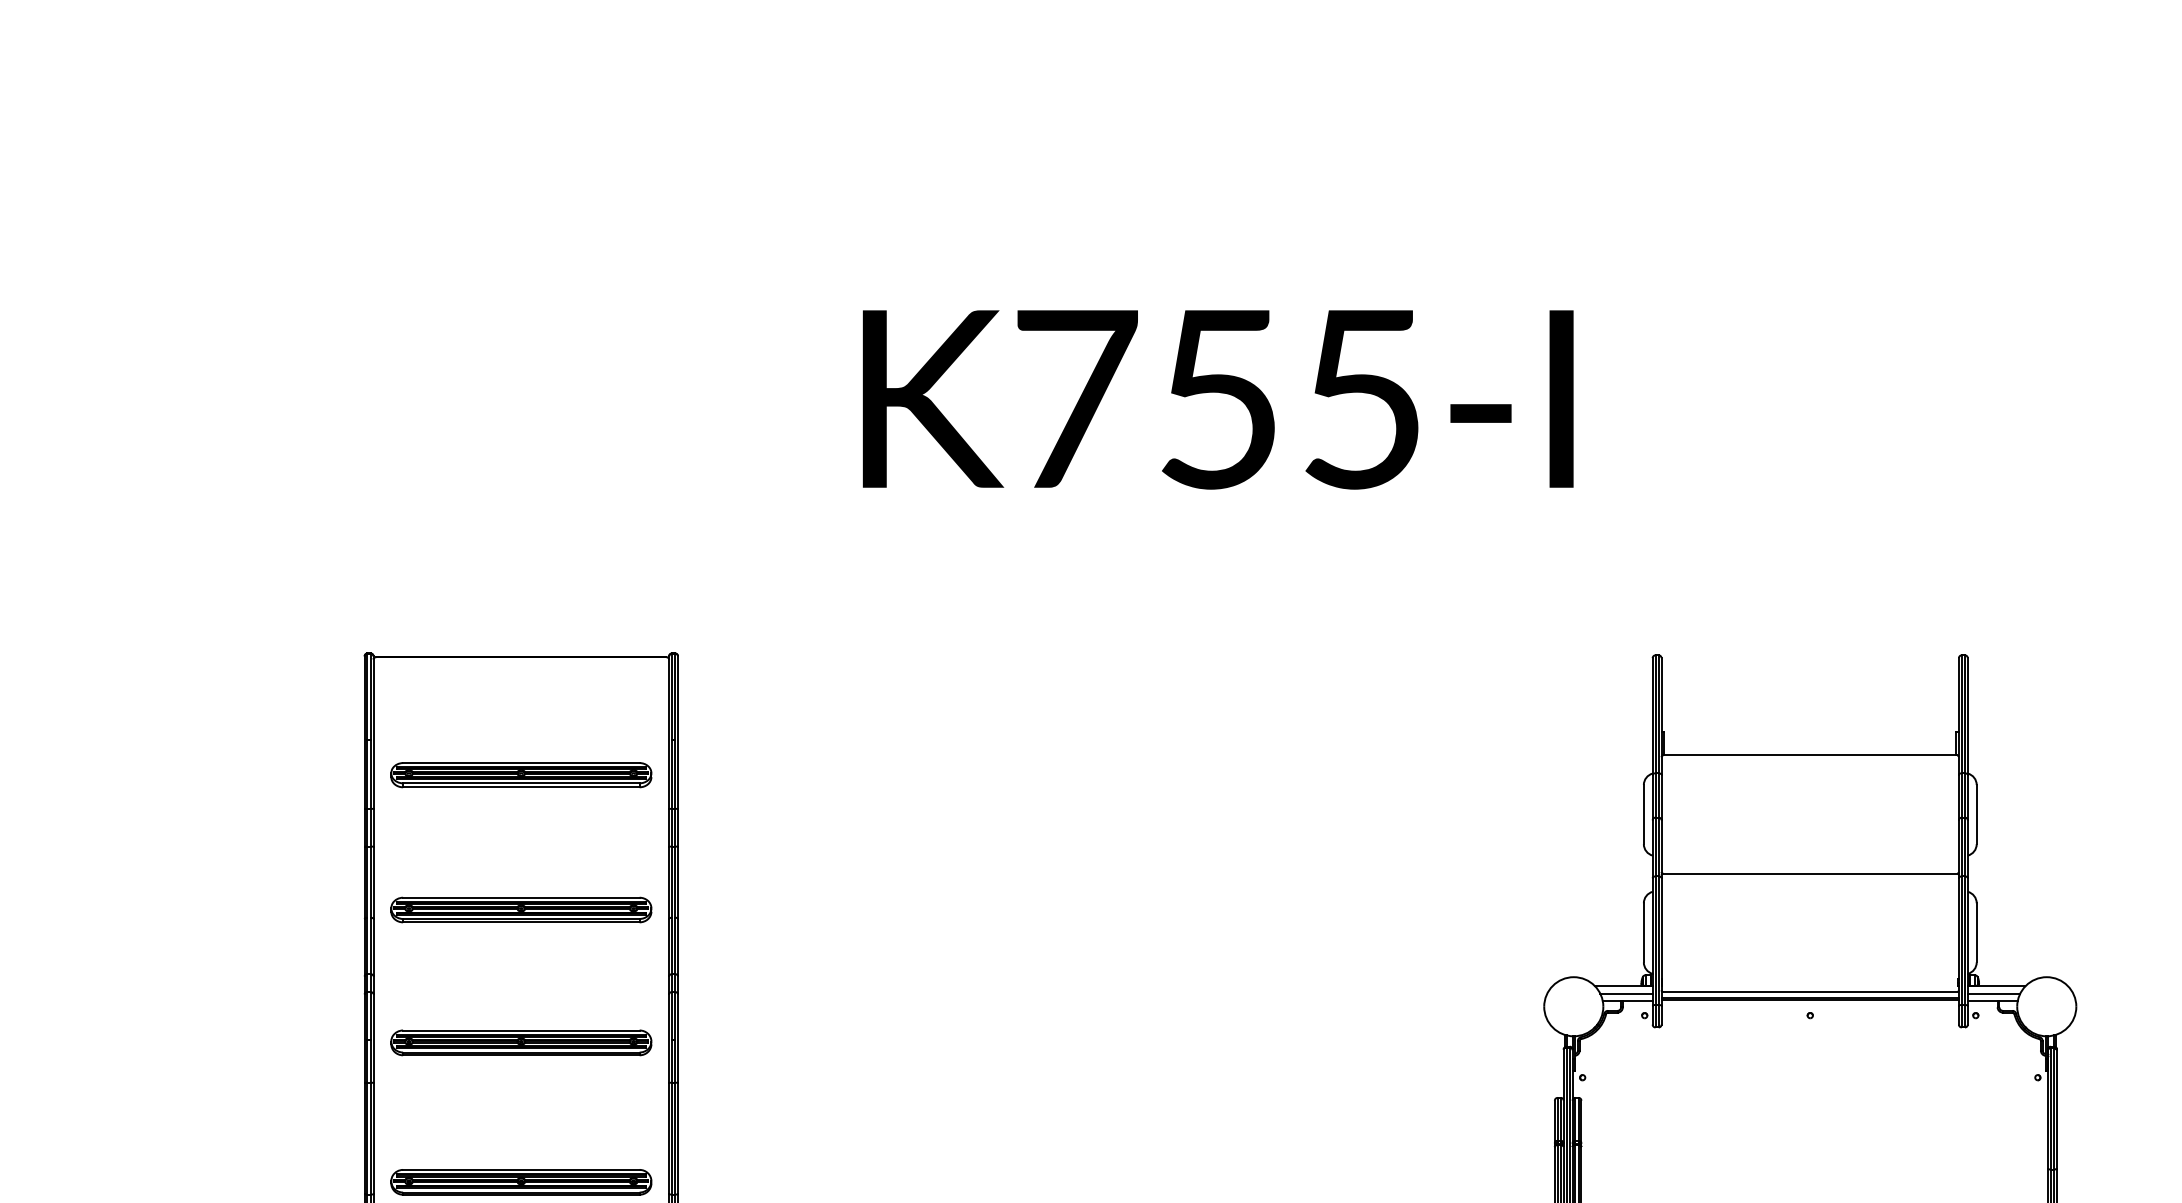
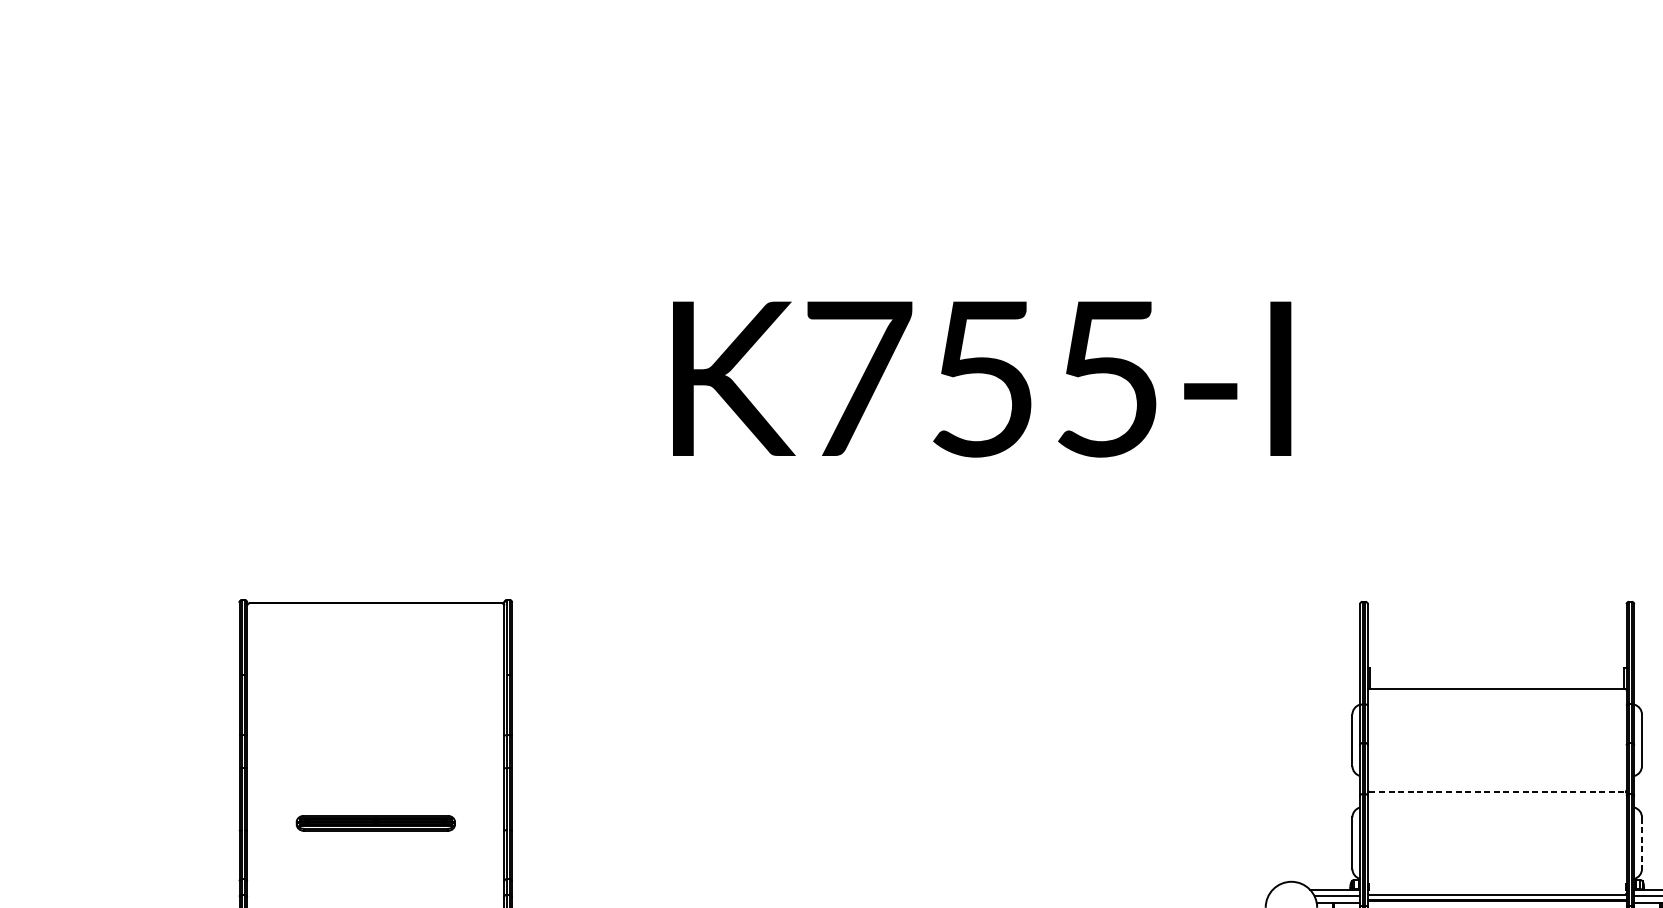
part: (521, 775) -> (375, 706), removed
line: (1810, 873) -> (1497, 791), solid -> dashed
part: (521, 909) -> (375, 822), size x0.7
line: (1976, 932) -> (1641, 842), solid -> dashed

